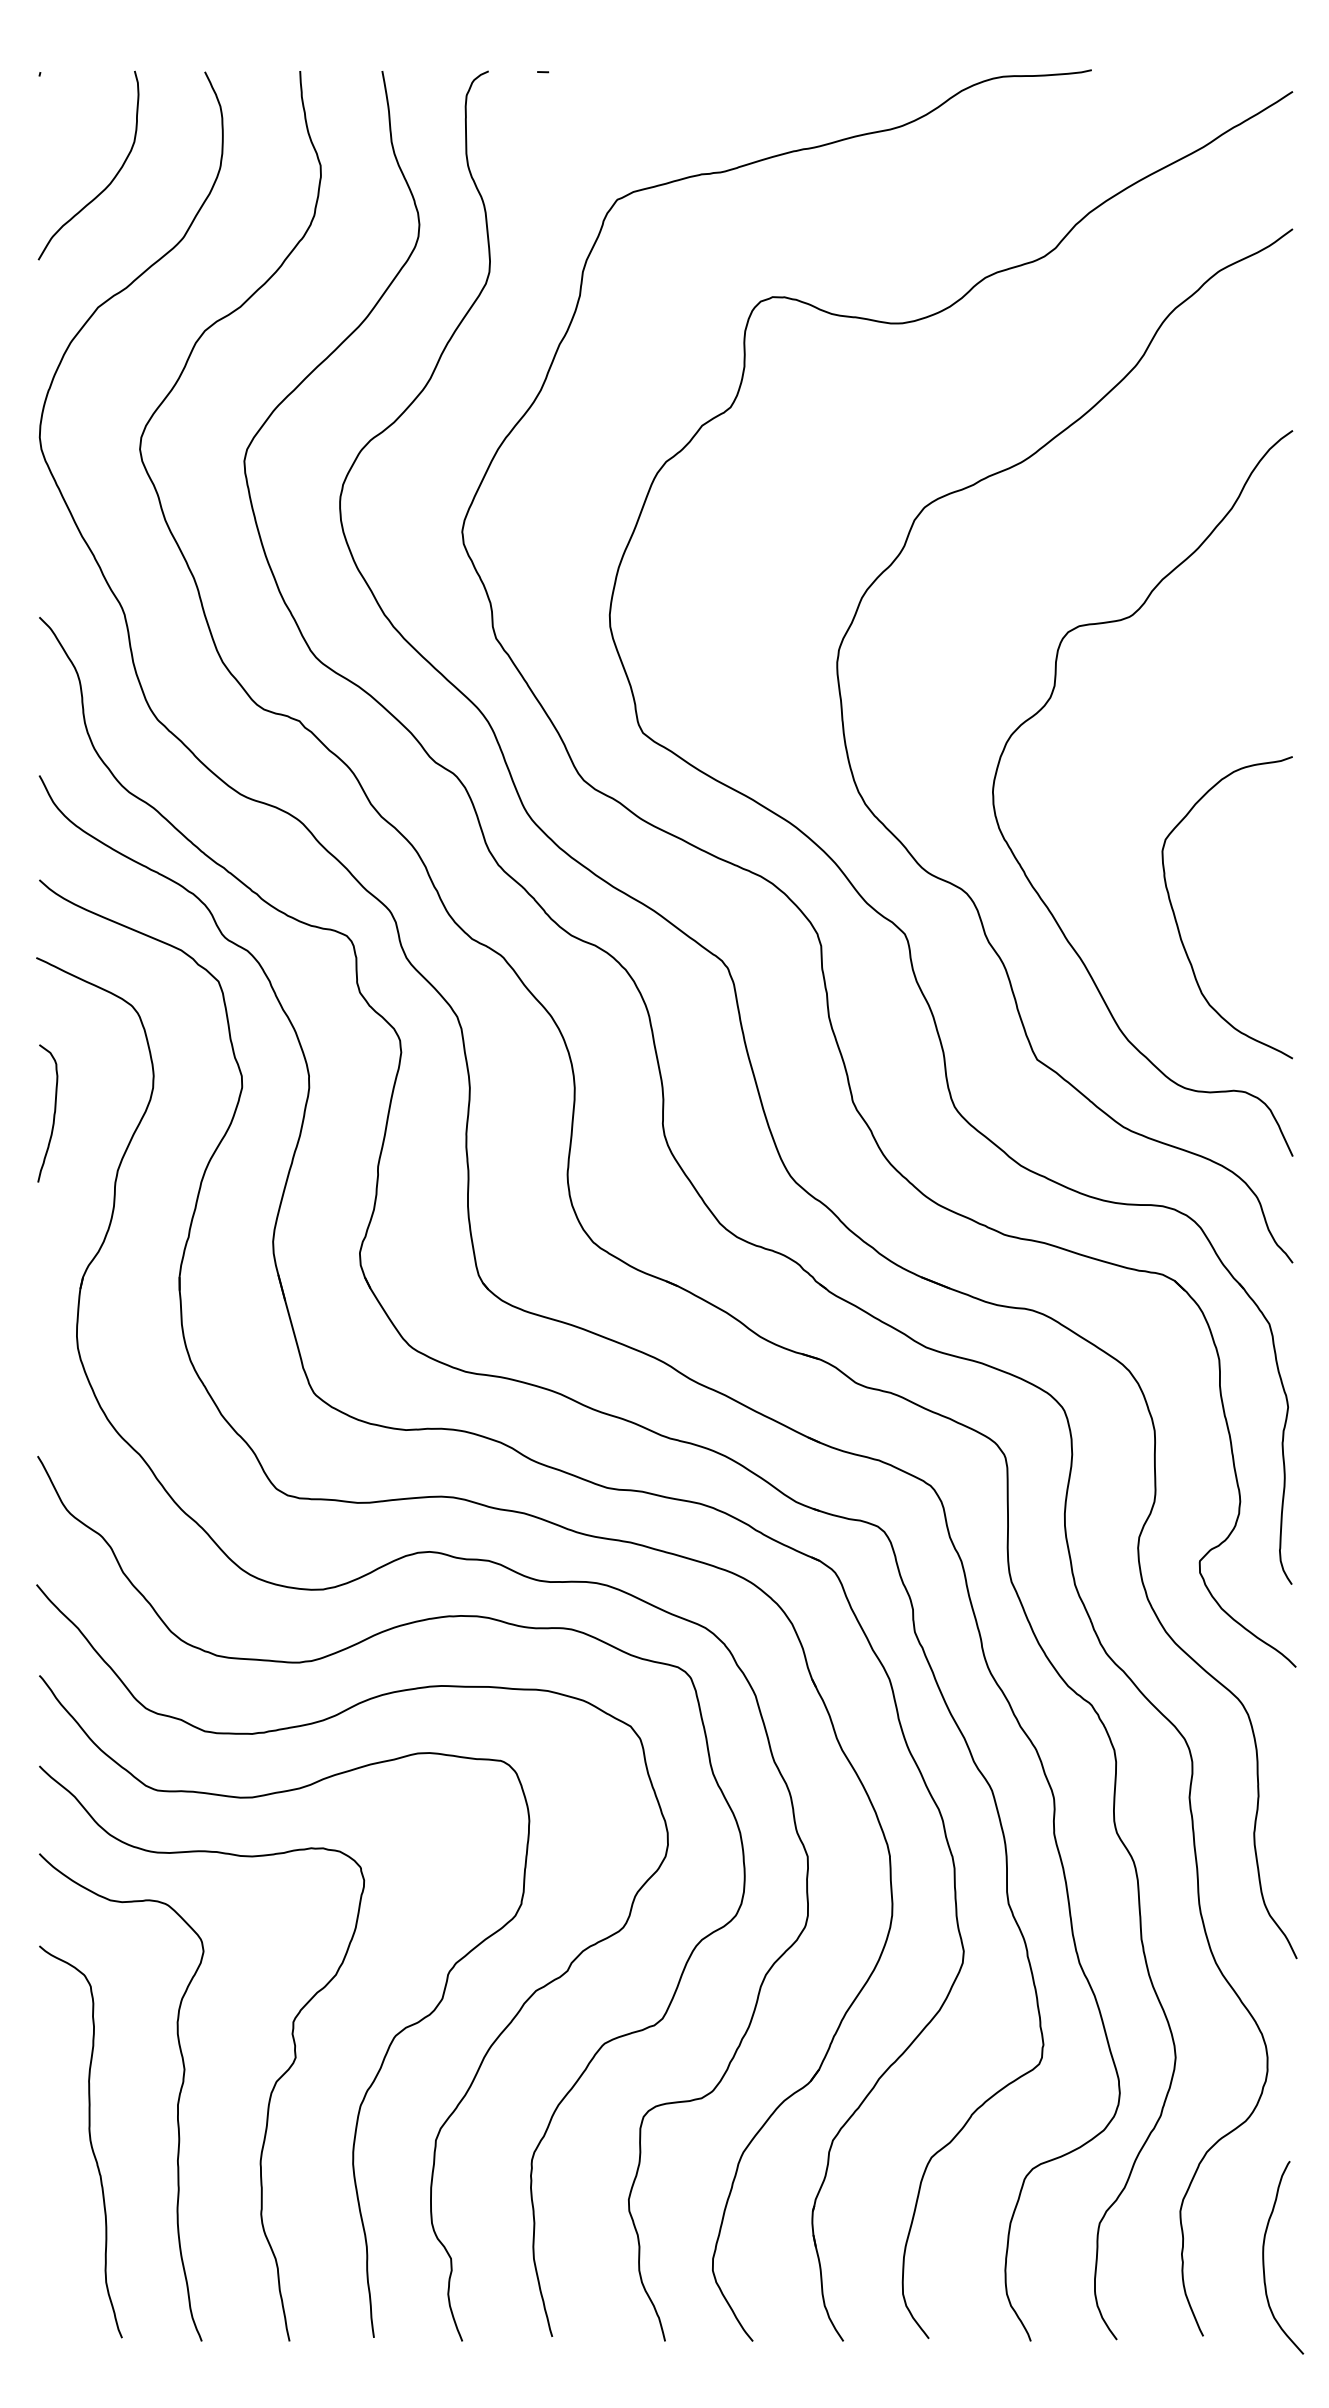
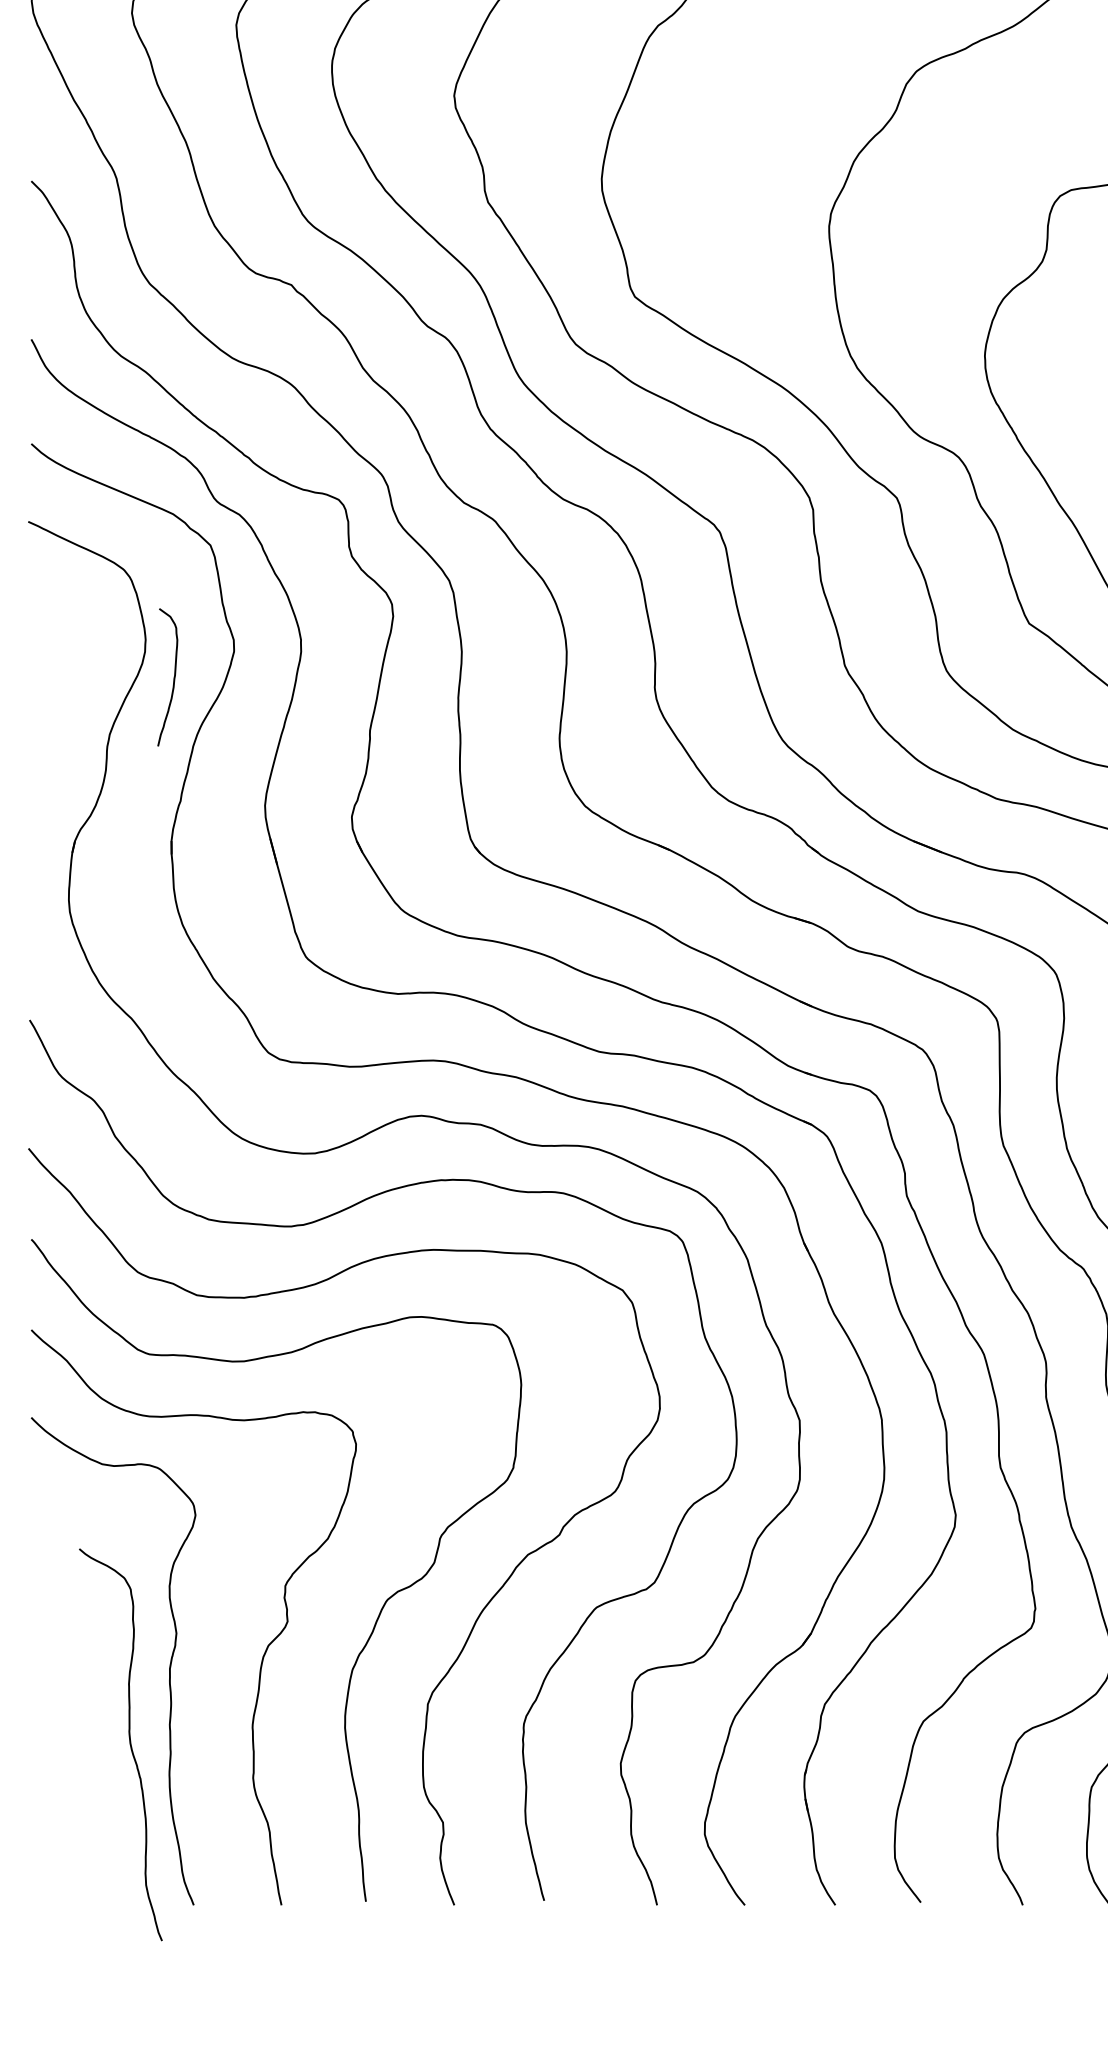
curve: (53, 1113) -> (173, 677), moved
curve: (89, 2141) -> (129, 1744), moved

